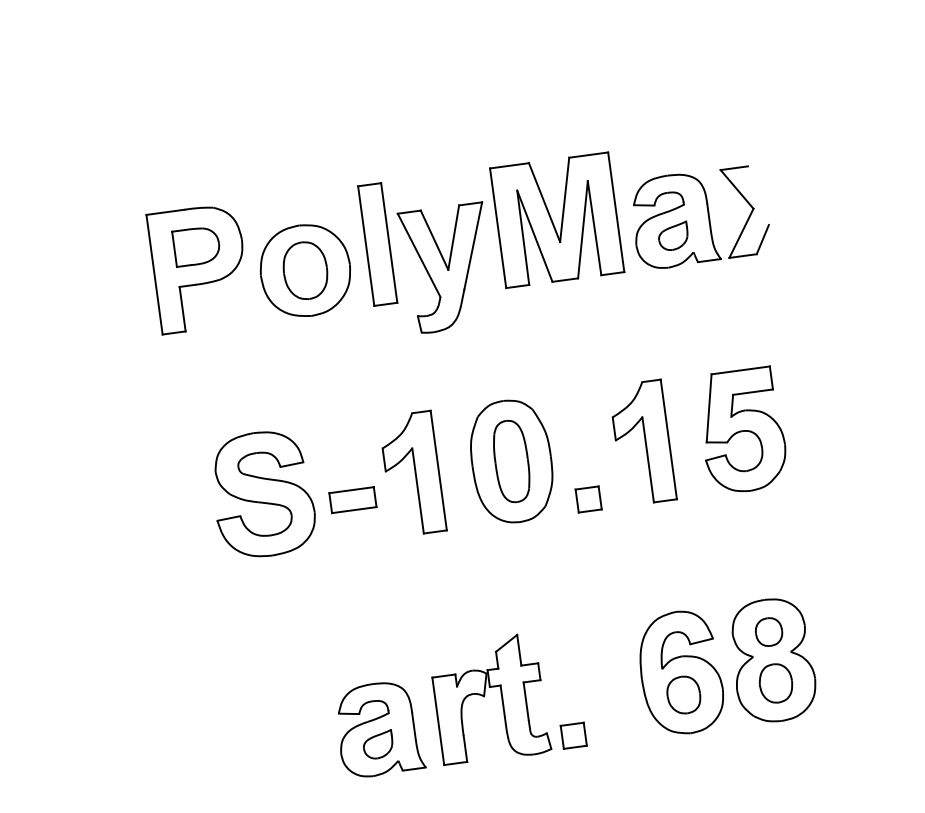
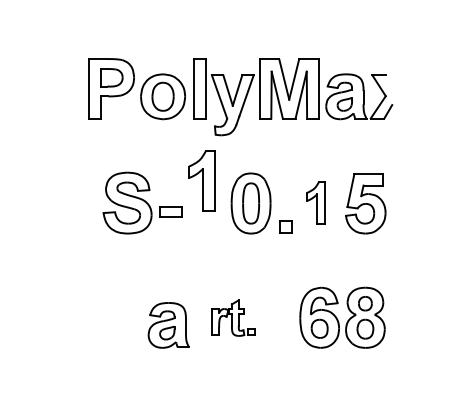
part: (641, 441) -> (315, 202), size x0.7
part: (411, 472) -> (201, 180), moved
part: (507, 695) -> (233, 317), size x0.6

